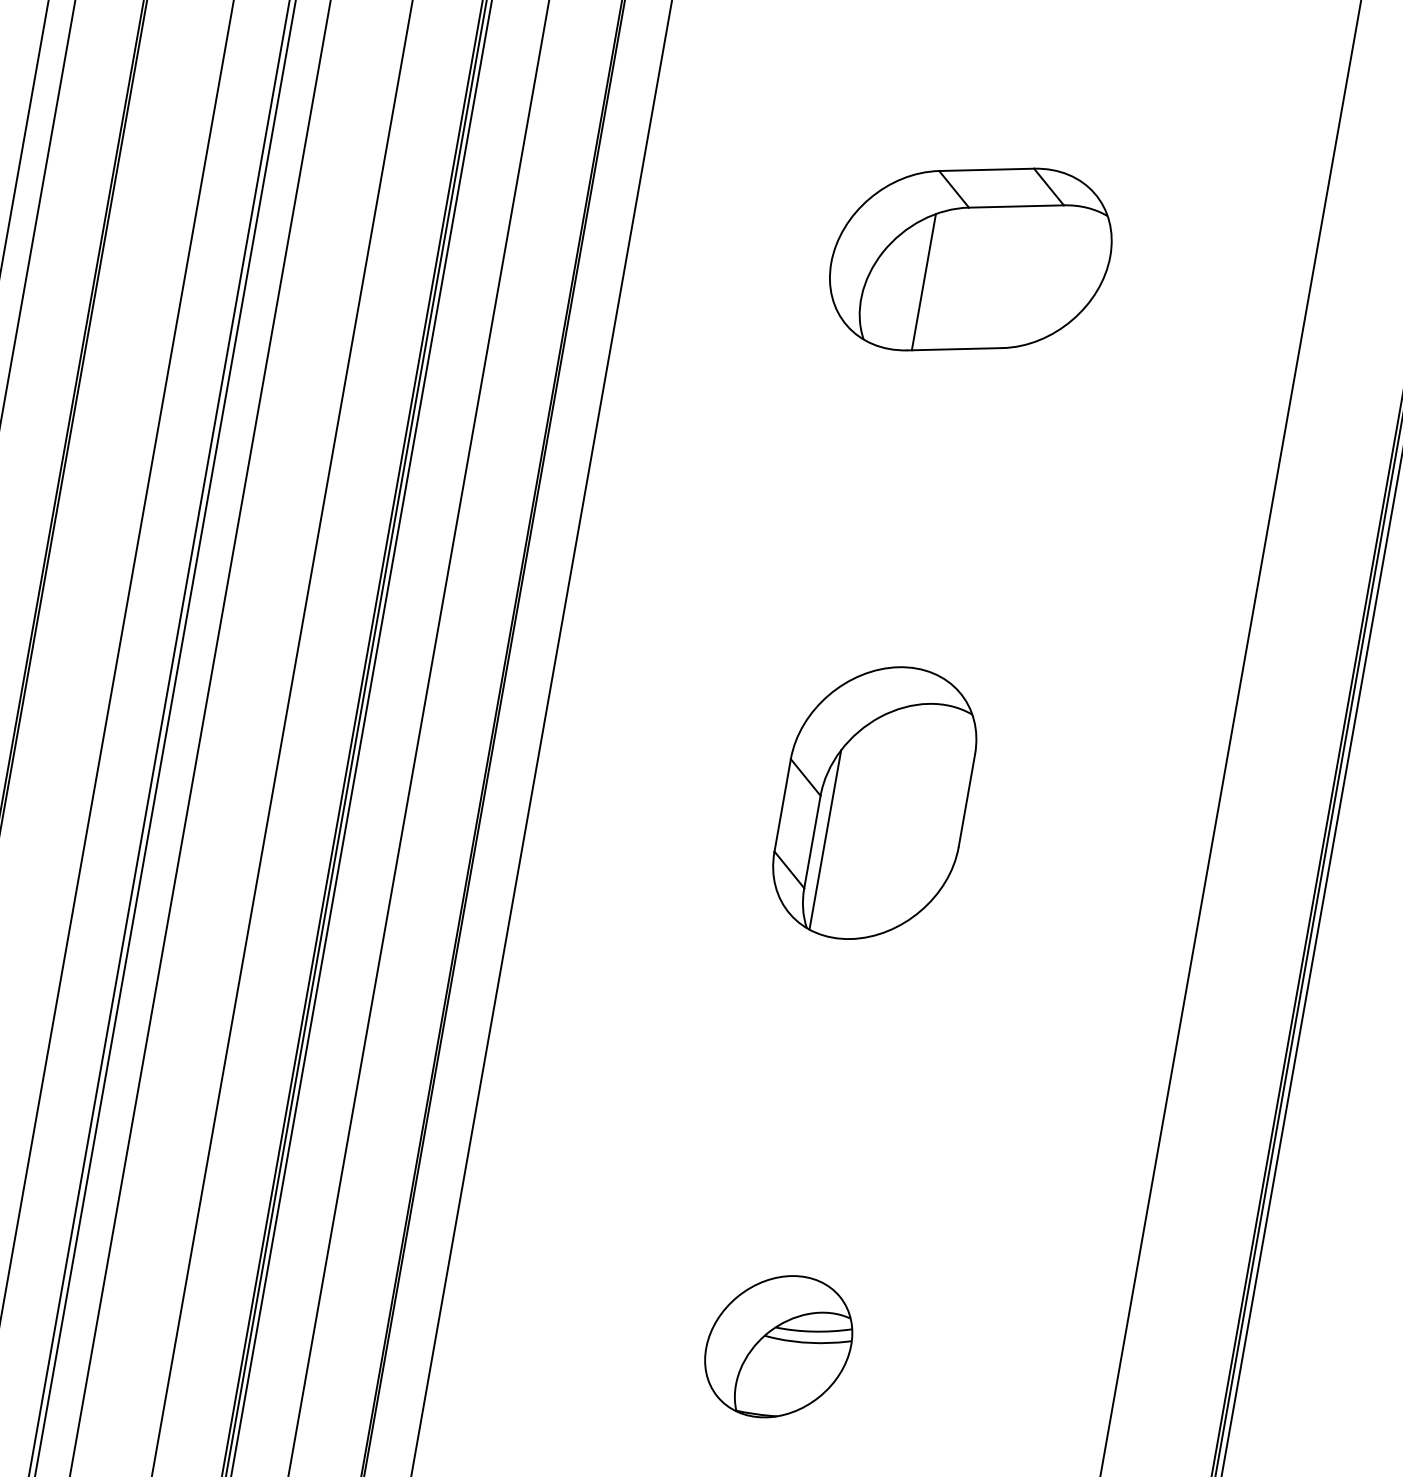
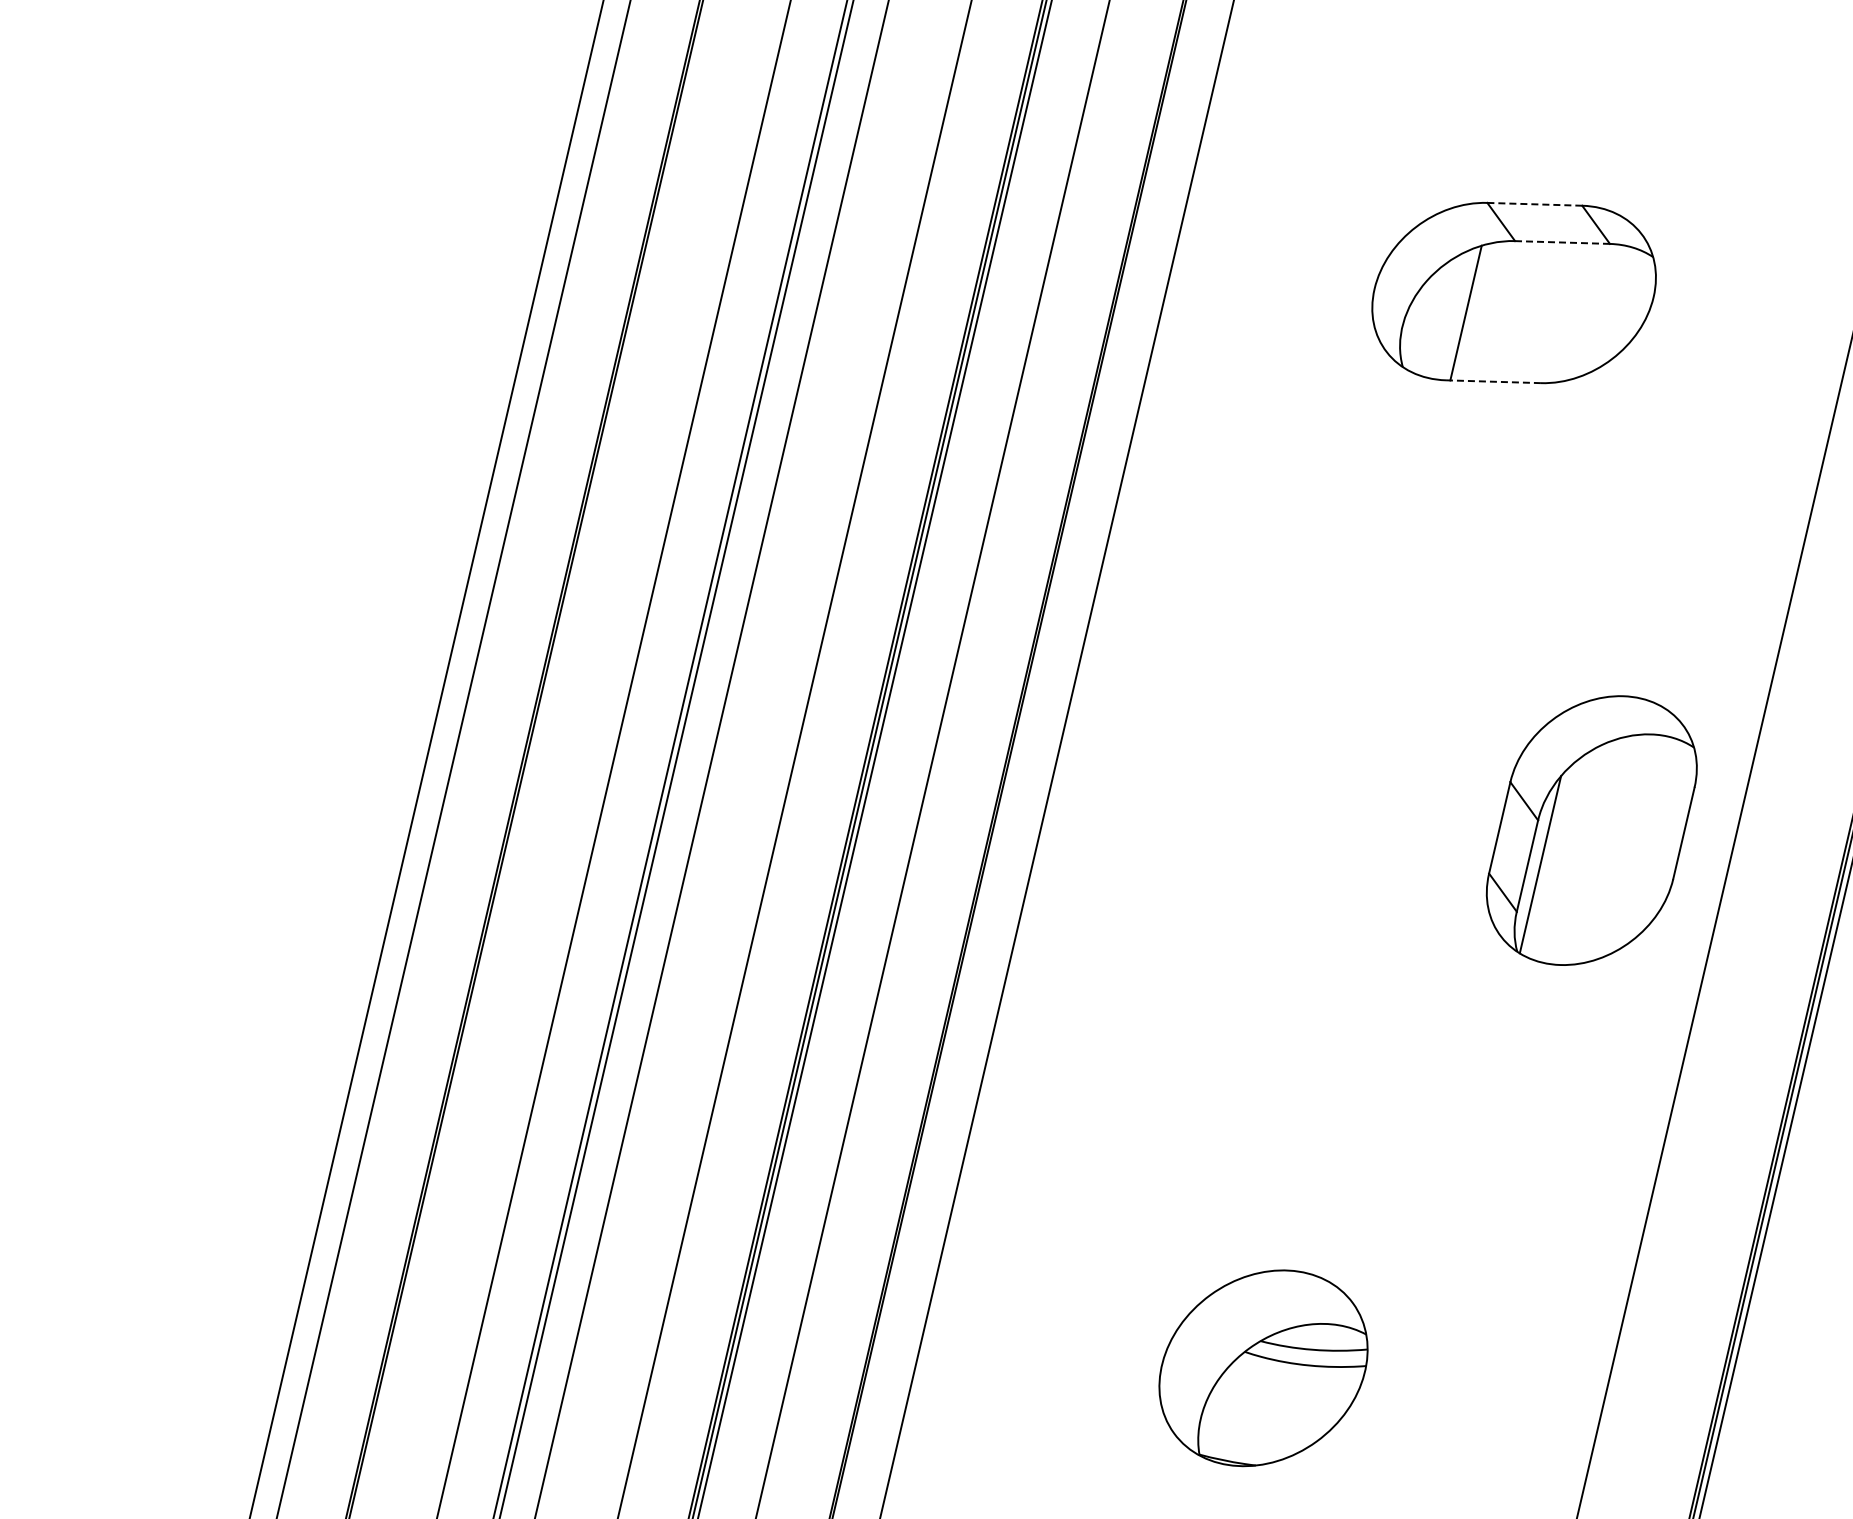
line: (987, 169) -> (1535, 204), solid -> dashed
line: (1016, 206) -> (1562, 242), solid -> dashed
line: (954, 349) -> (1492, 381), solid -> dashed
part: (874, 803) -> (1591, 830), moved
part: (778, 1346) -> (1263, 1367), size x1.4

